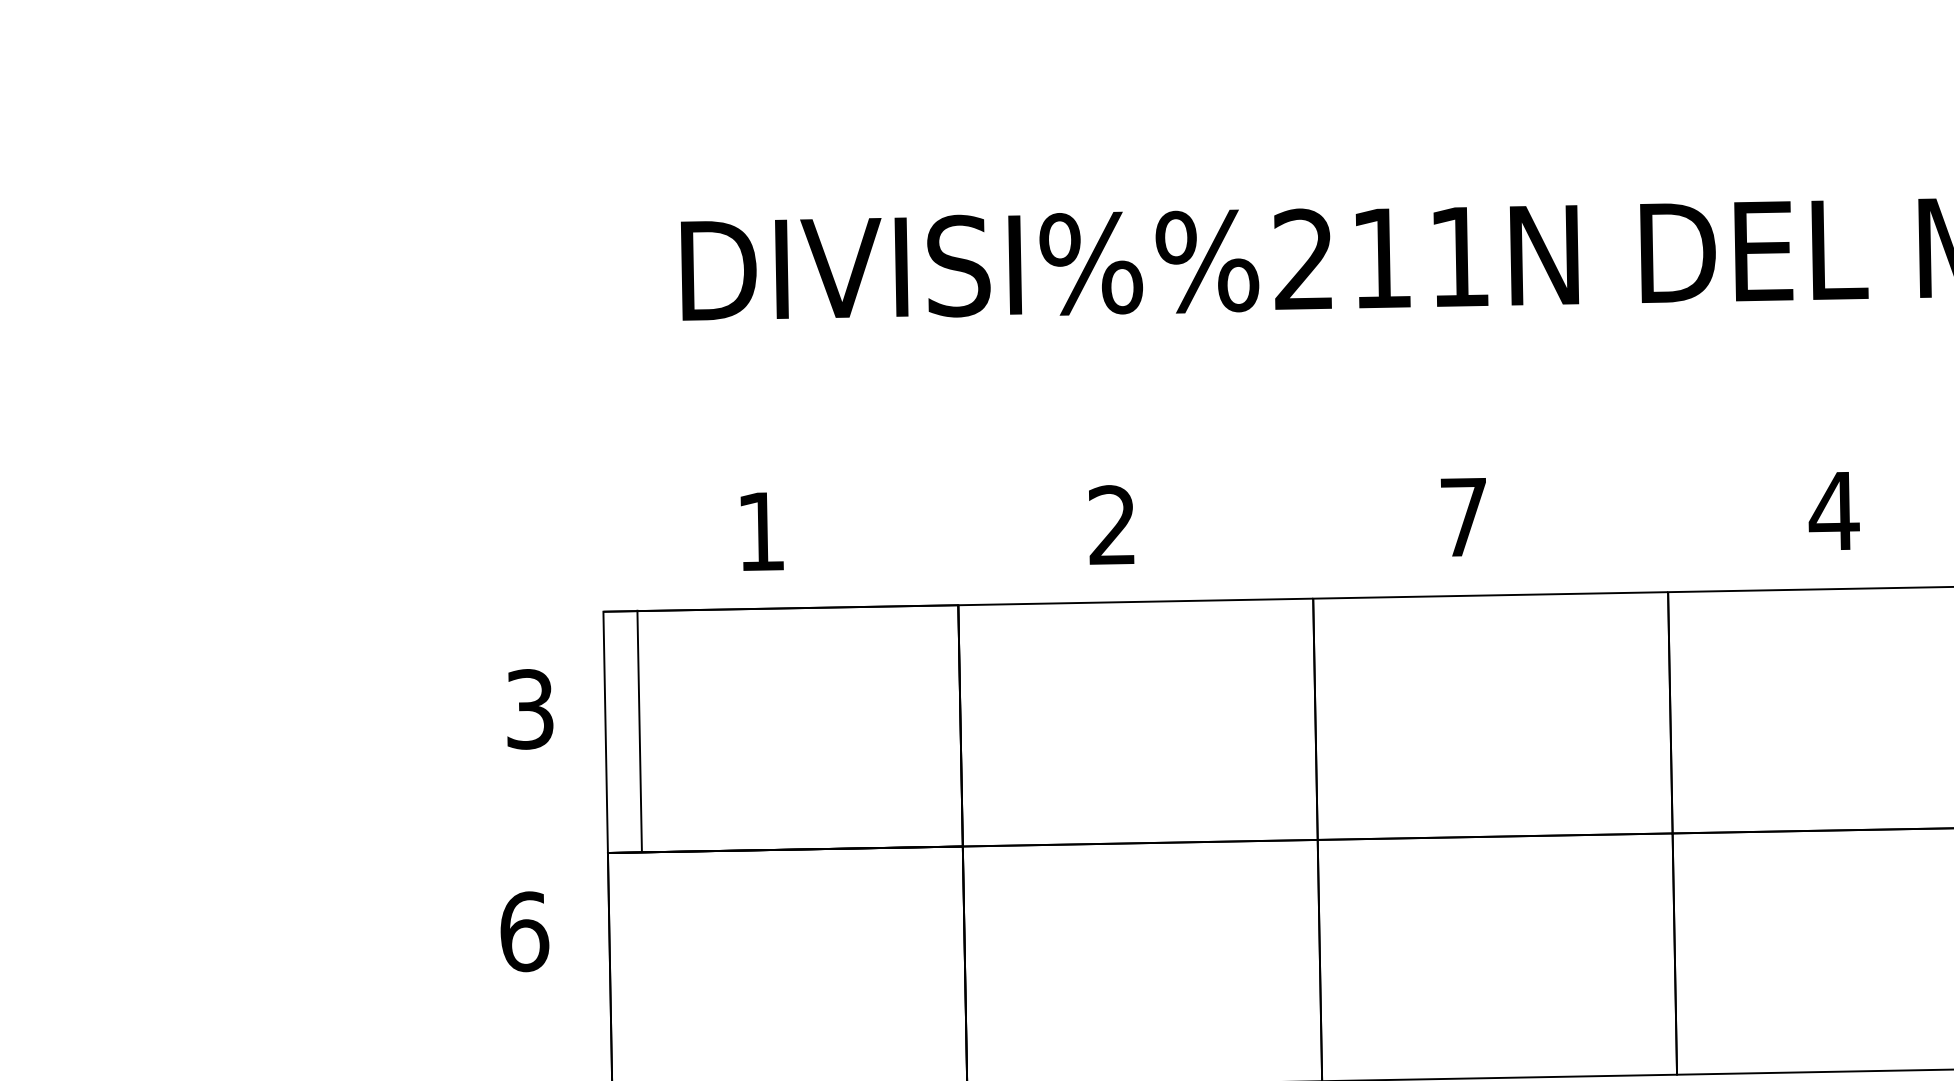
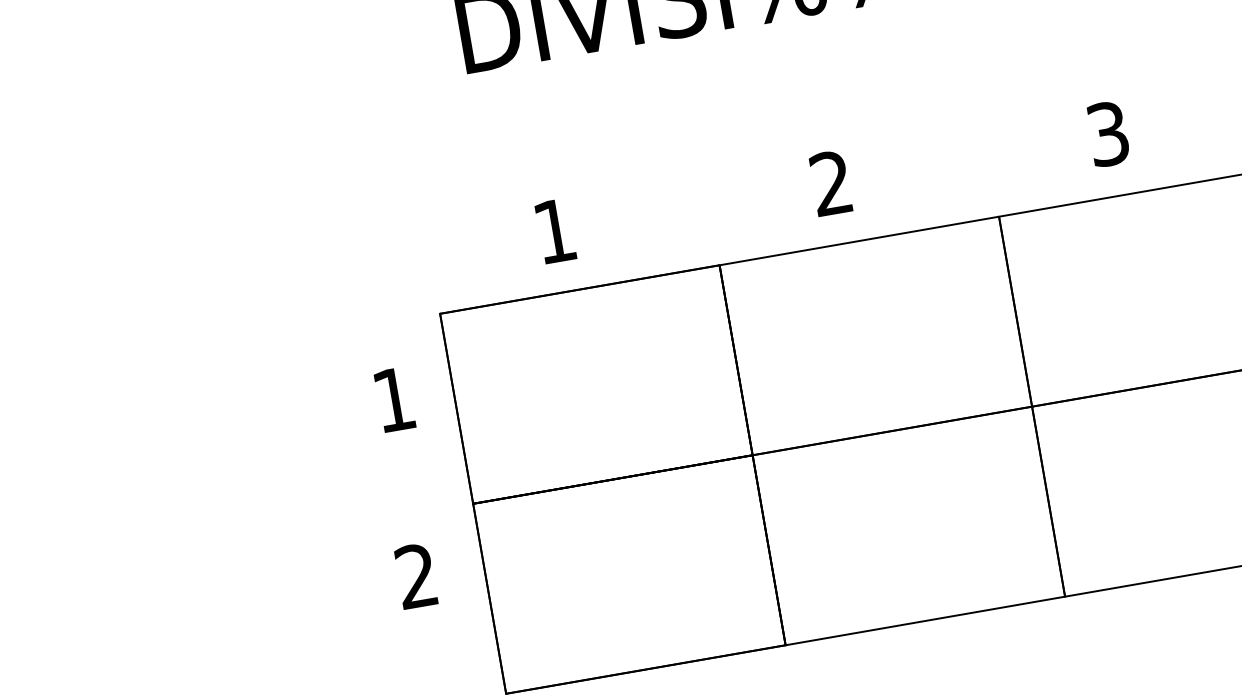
text: (1463, 517) -> (1107, 134), 7 -> 3
text: (530, 709) -> (394, 399), 3 -> 1
line: (639, 731) -> (456, 408), moved
text: (524, 931) -> (416, 575), 6 -> 2

